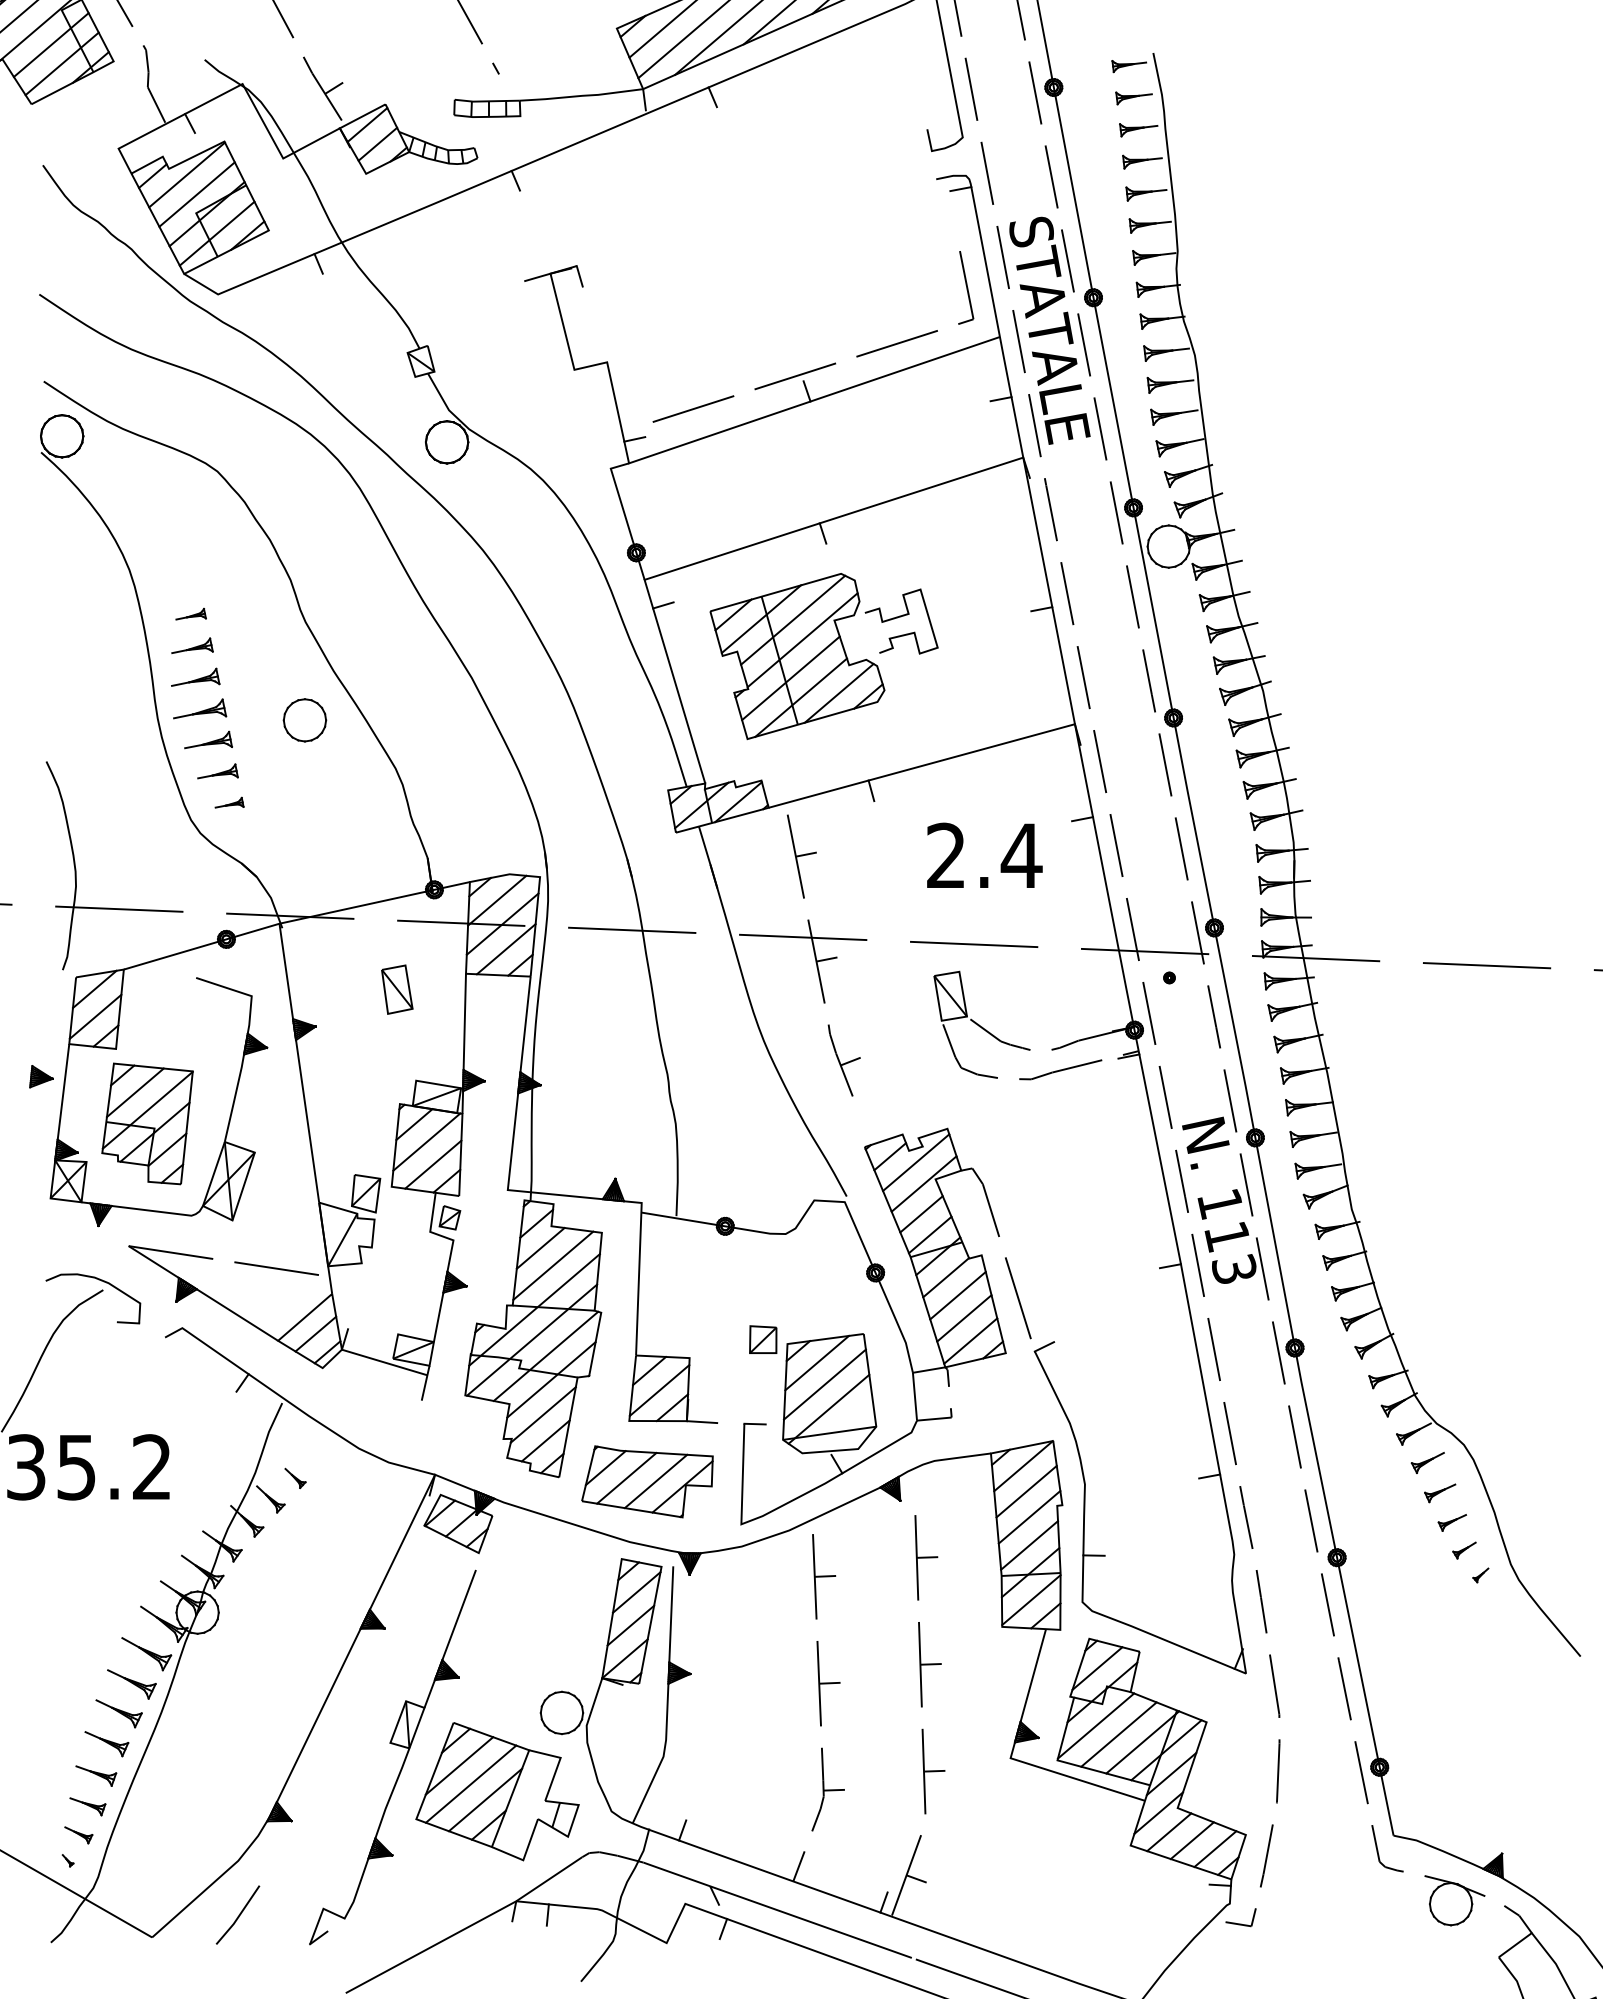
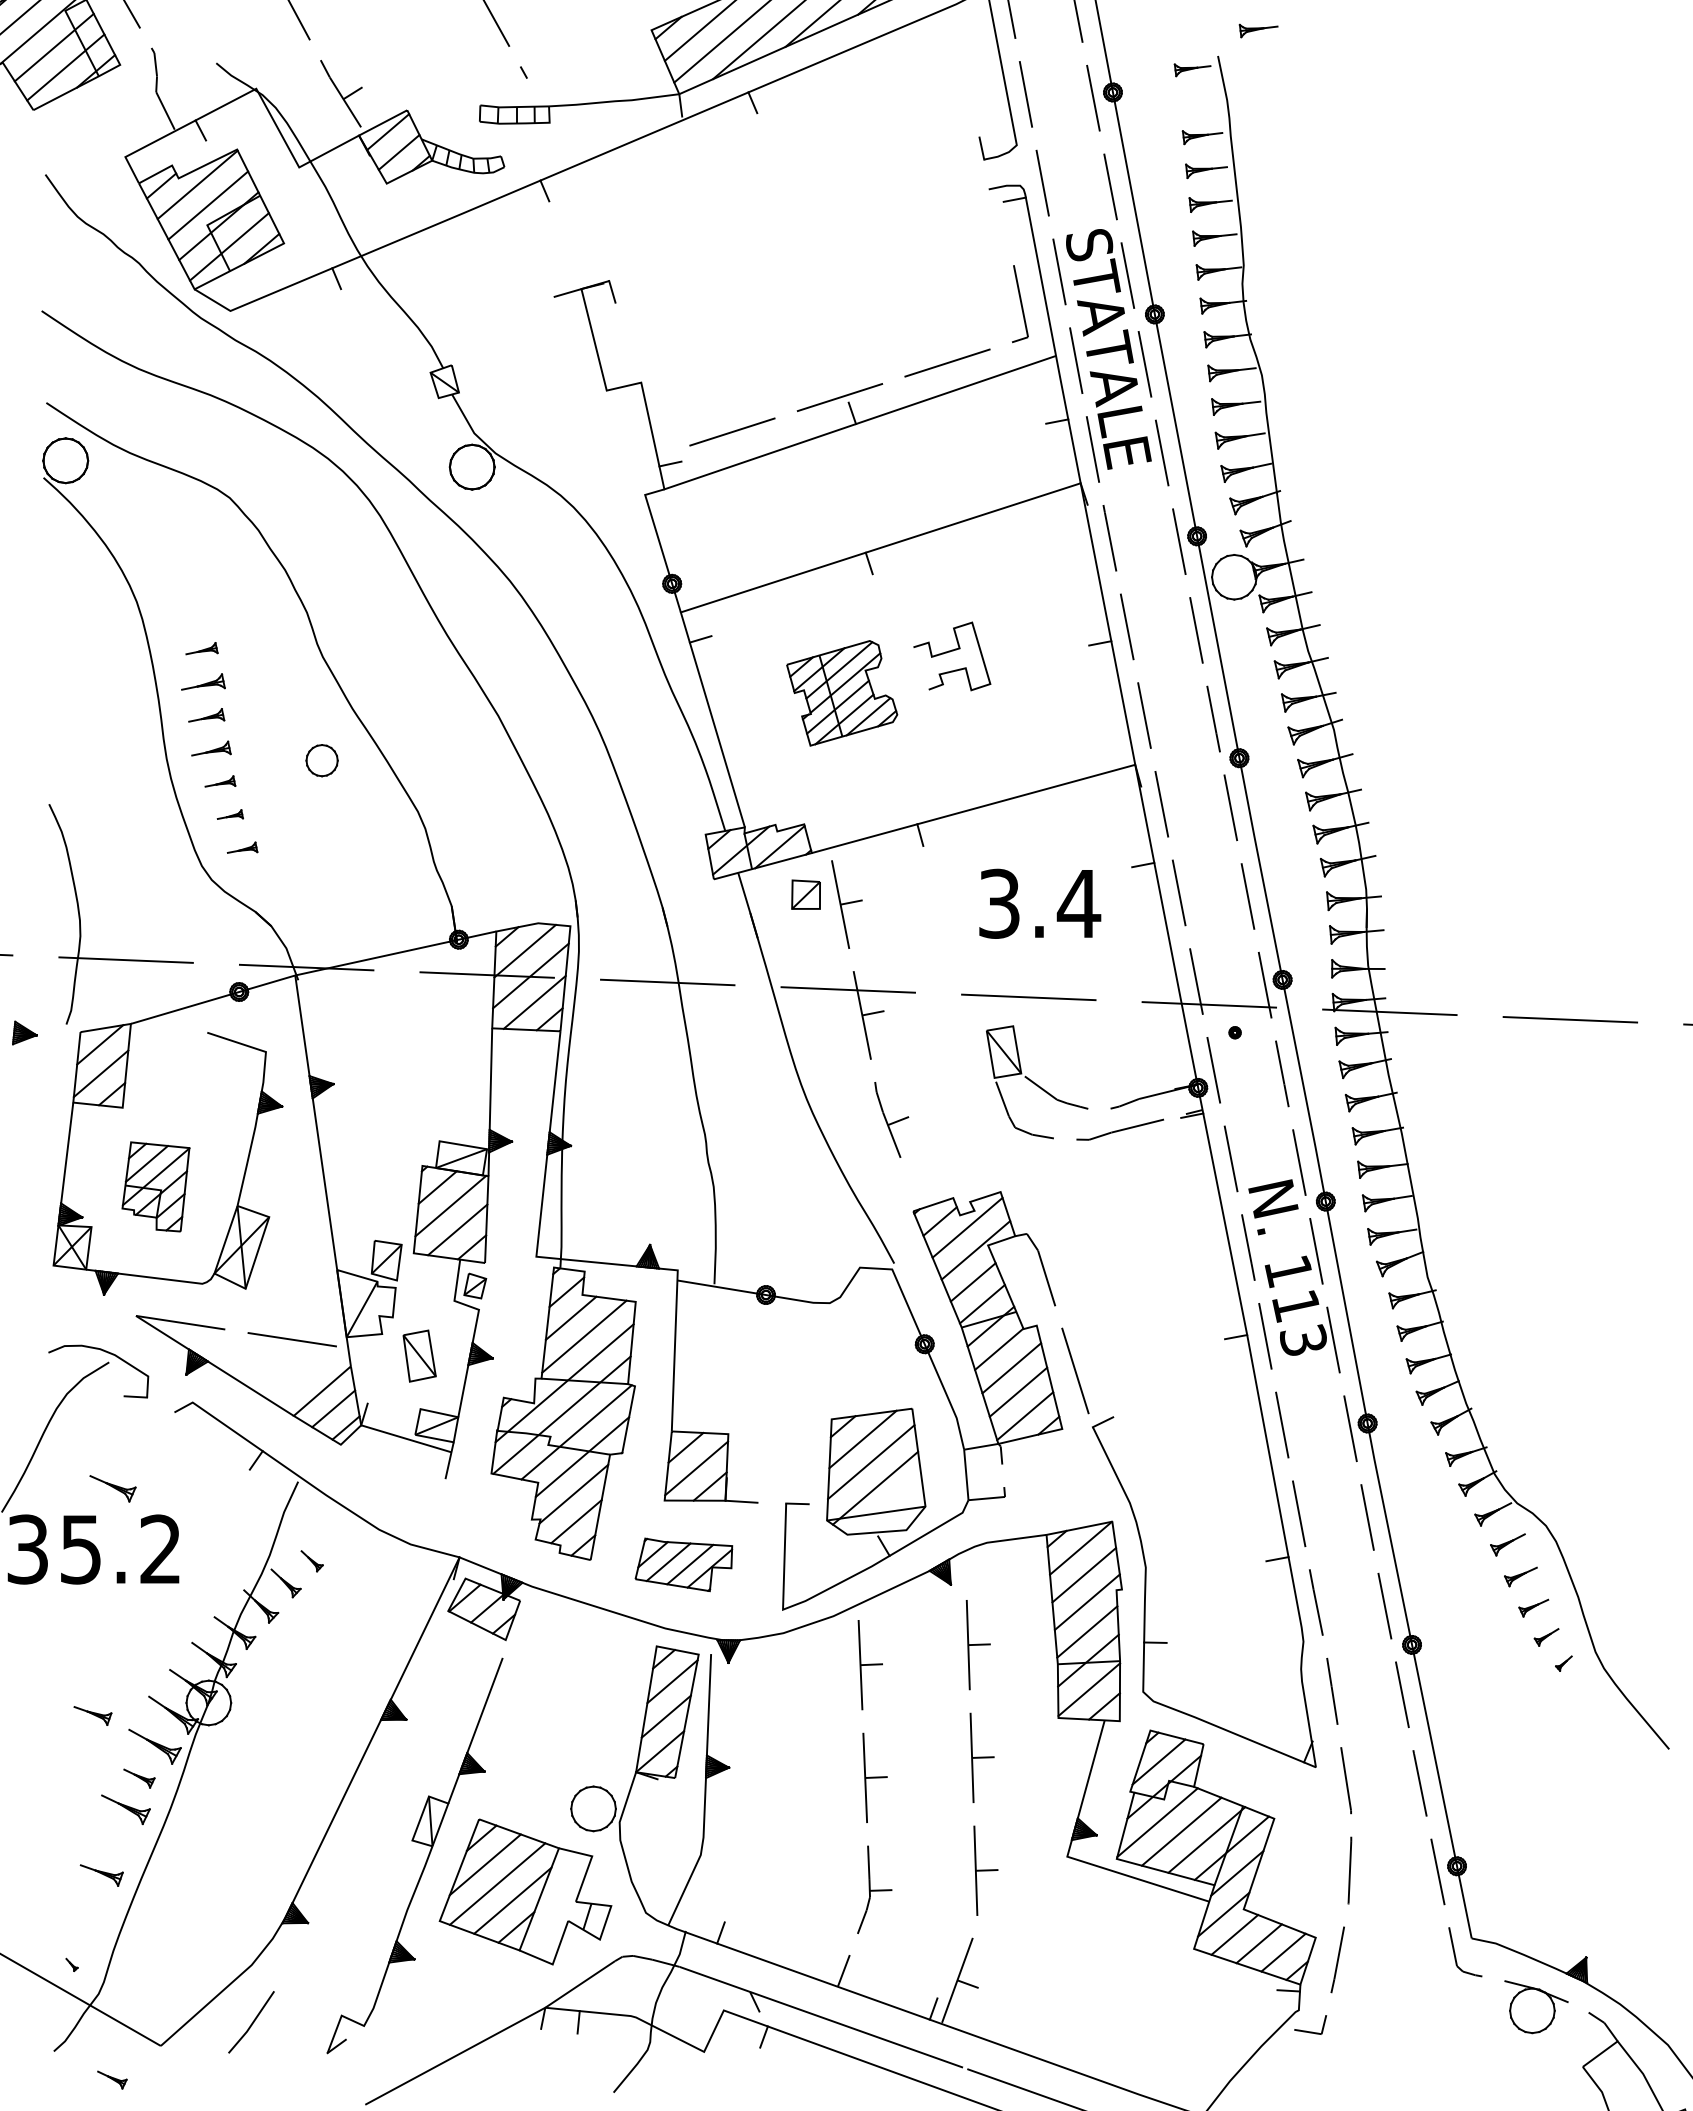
part: (1133, 97) -> (1258, 30), moved
part: (796, 656) -> (841, 693), size x0.6
part: (195, 677) -> (206, 715), size x0.7
part: (200, 708) -> (211, 748), size x0.7
part: (304, 720) -> (321, 760), size x0.7
part: (208, 740) -> (220, 781), size x0.6
part: (218, 771) -> (230, 814), size x0.6
text: (946, 855) -> (999, 903), 2.4 -> 3.4
part: (397, 989) -> (419, 1355), moved
part: (41, 1076) -> (24, 1032), moved
part: (147, 1123) -> (155, 1186), size x0.7
part: (762, 1339) -> (805, 894), moved
part: (647, 1481) -> (683, 1564), size x0.7
part: (131, 1684) -> (139, 1778), size x0.6
part: (106, 1743) -> (112, 1488), moved
part: (87, 1806) -> (92, 1715), moved
part: (78, 1834) -> (112, 2079), moved

